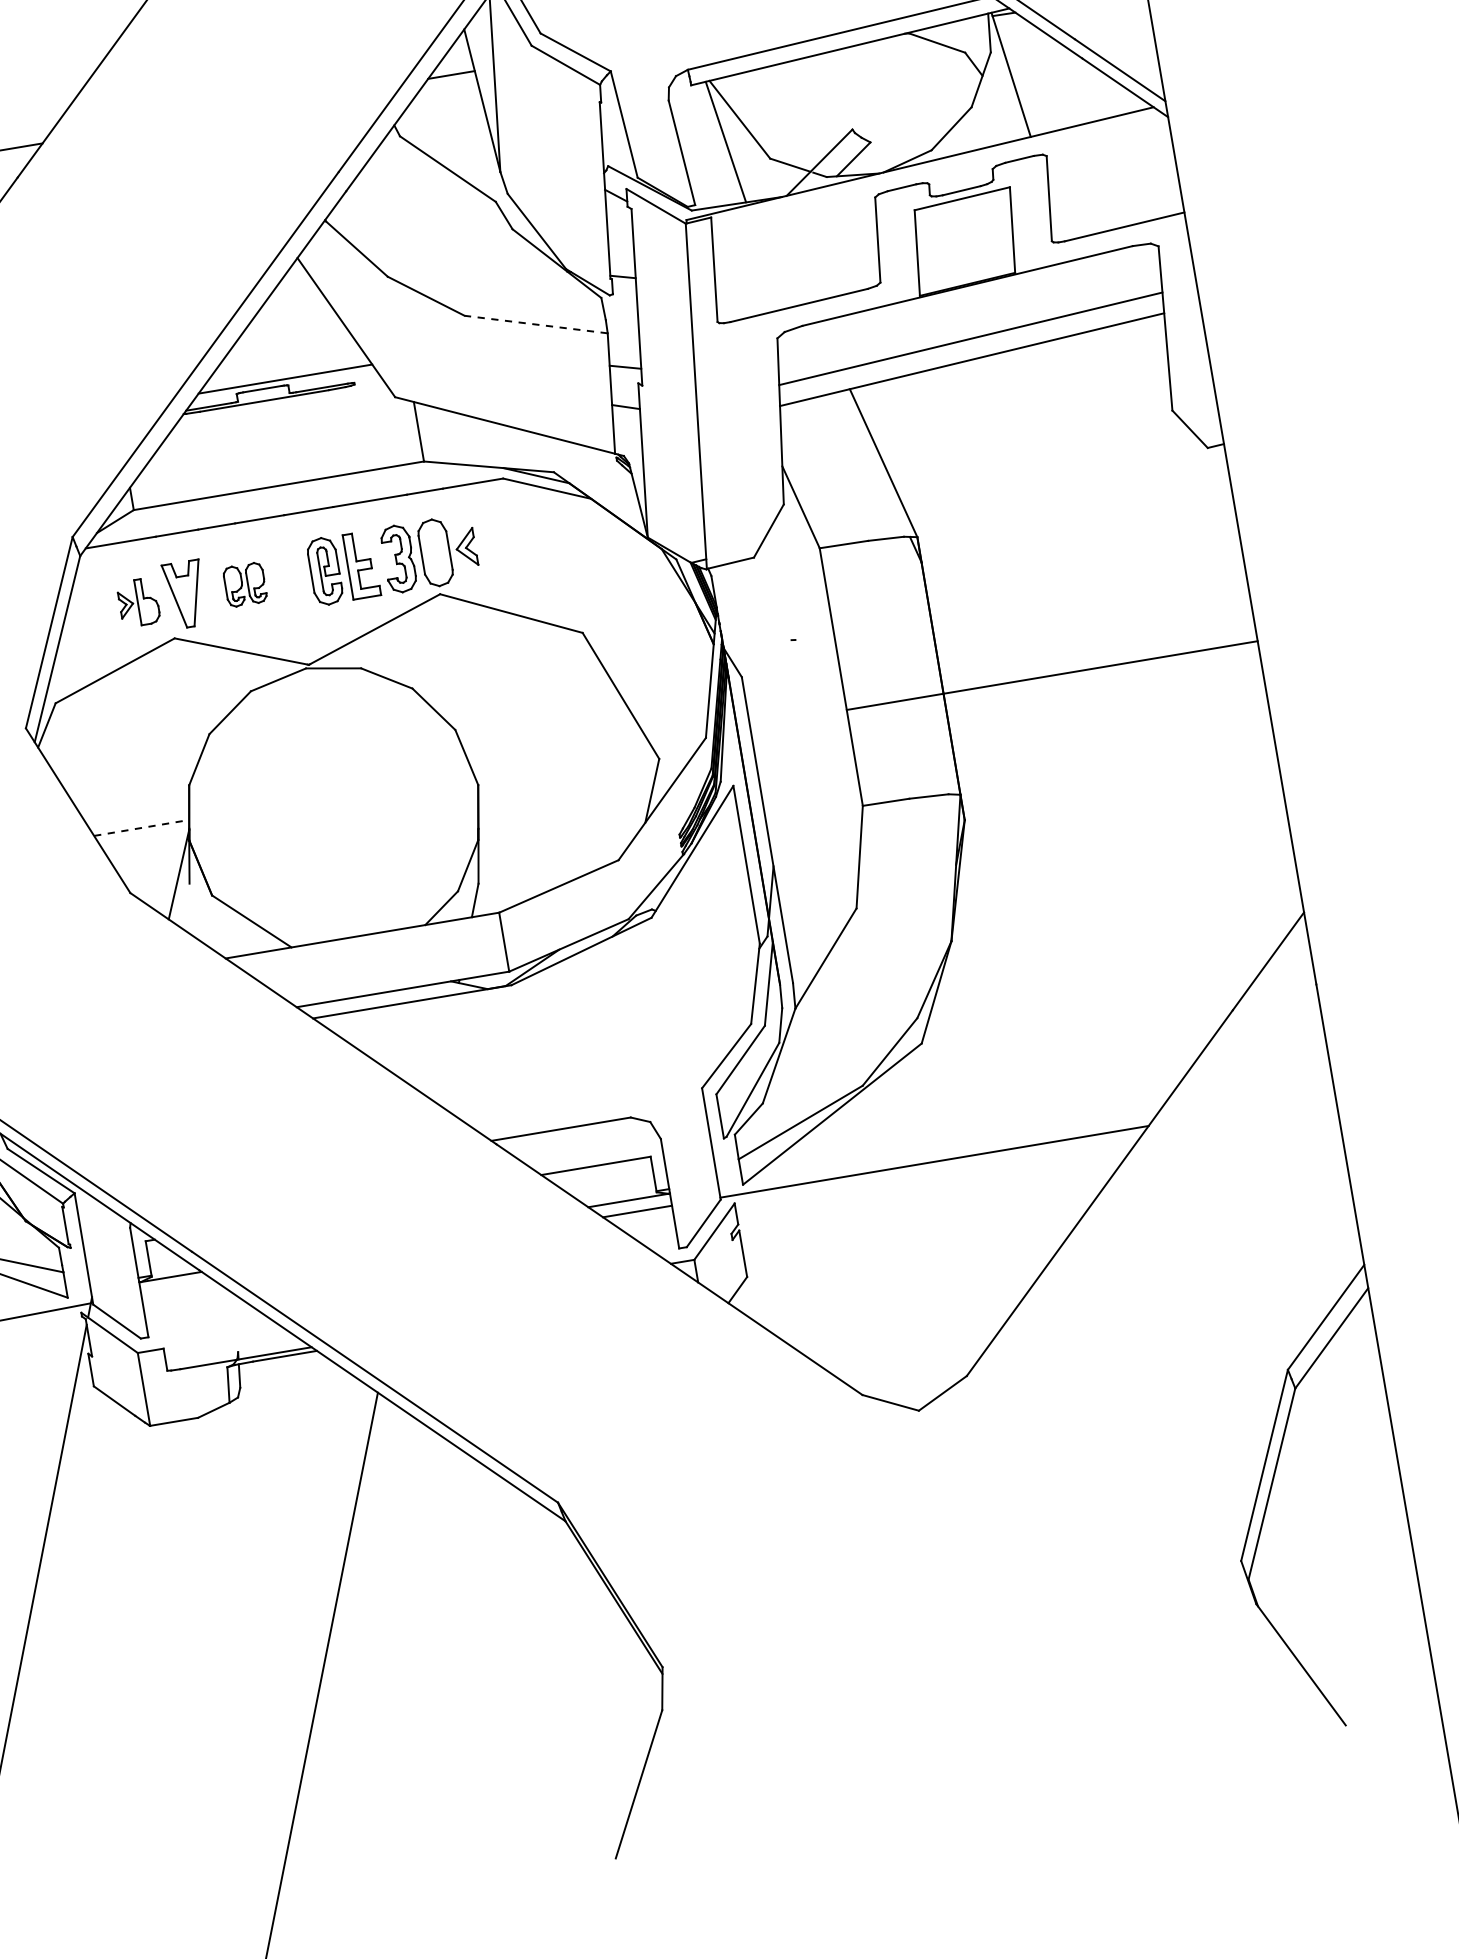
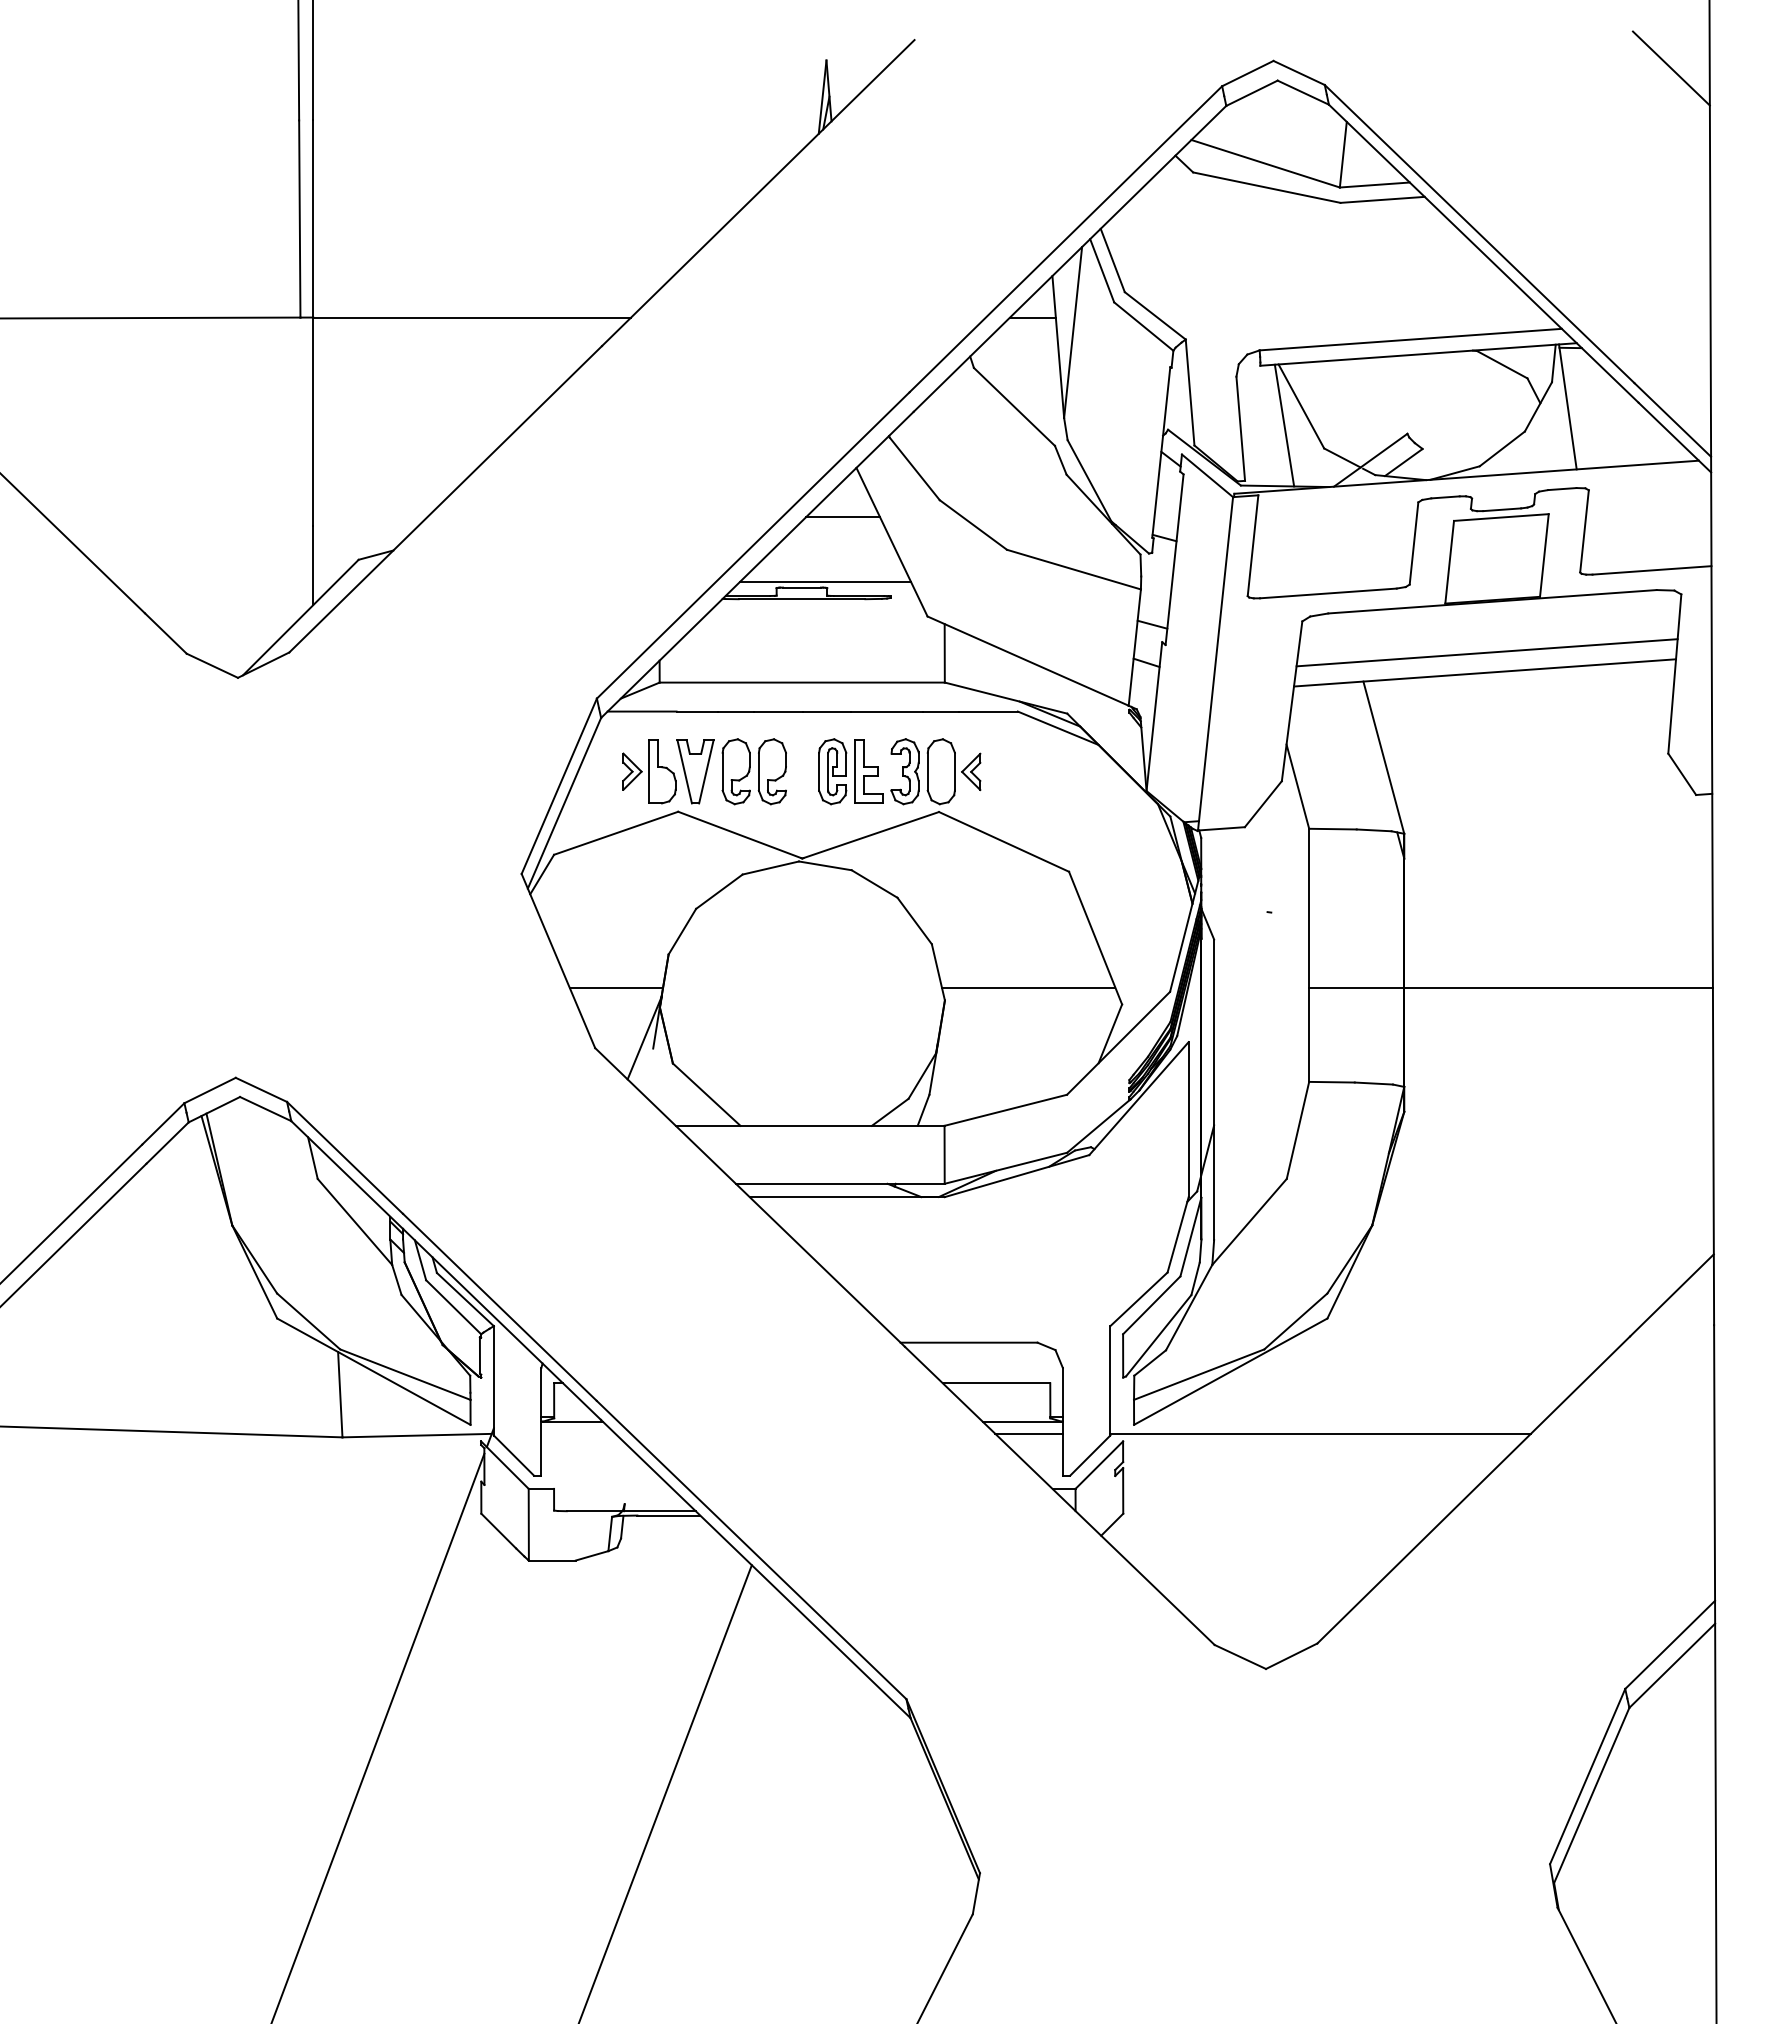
line: (291, 310) -> (842, 517), added
line: (535, 324) -> (1073, 569), dashed -> solid
part: (244, 584) -> (753, 771), size x1.67
part: (138, 602) -> (649, 771), size x1.43
line: (561, 757) -> (1028, 987), added
line: (141, 827) -> (616, 987), dashed -> solid

